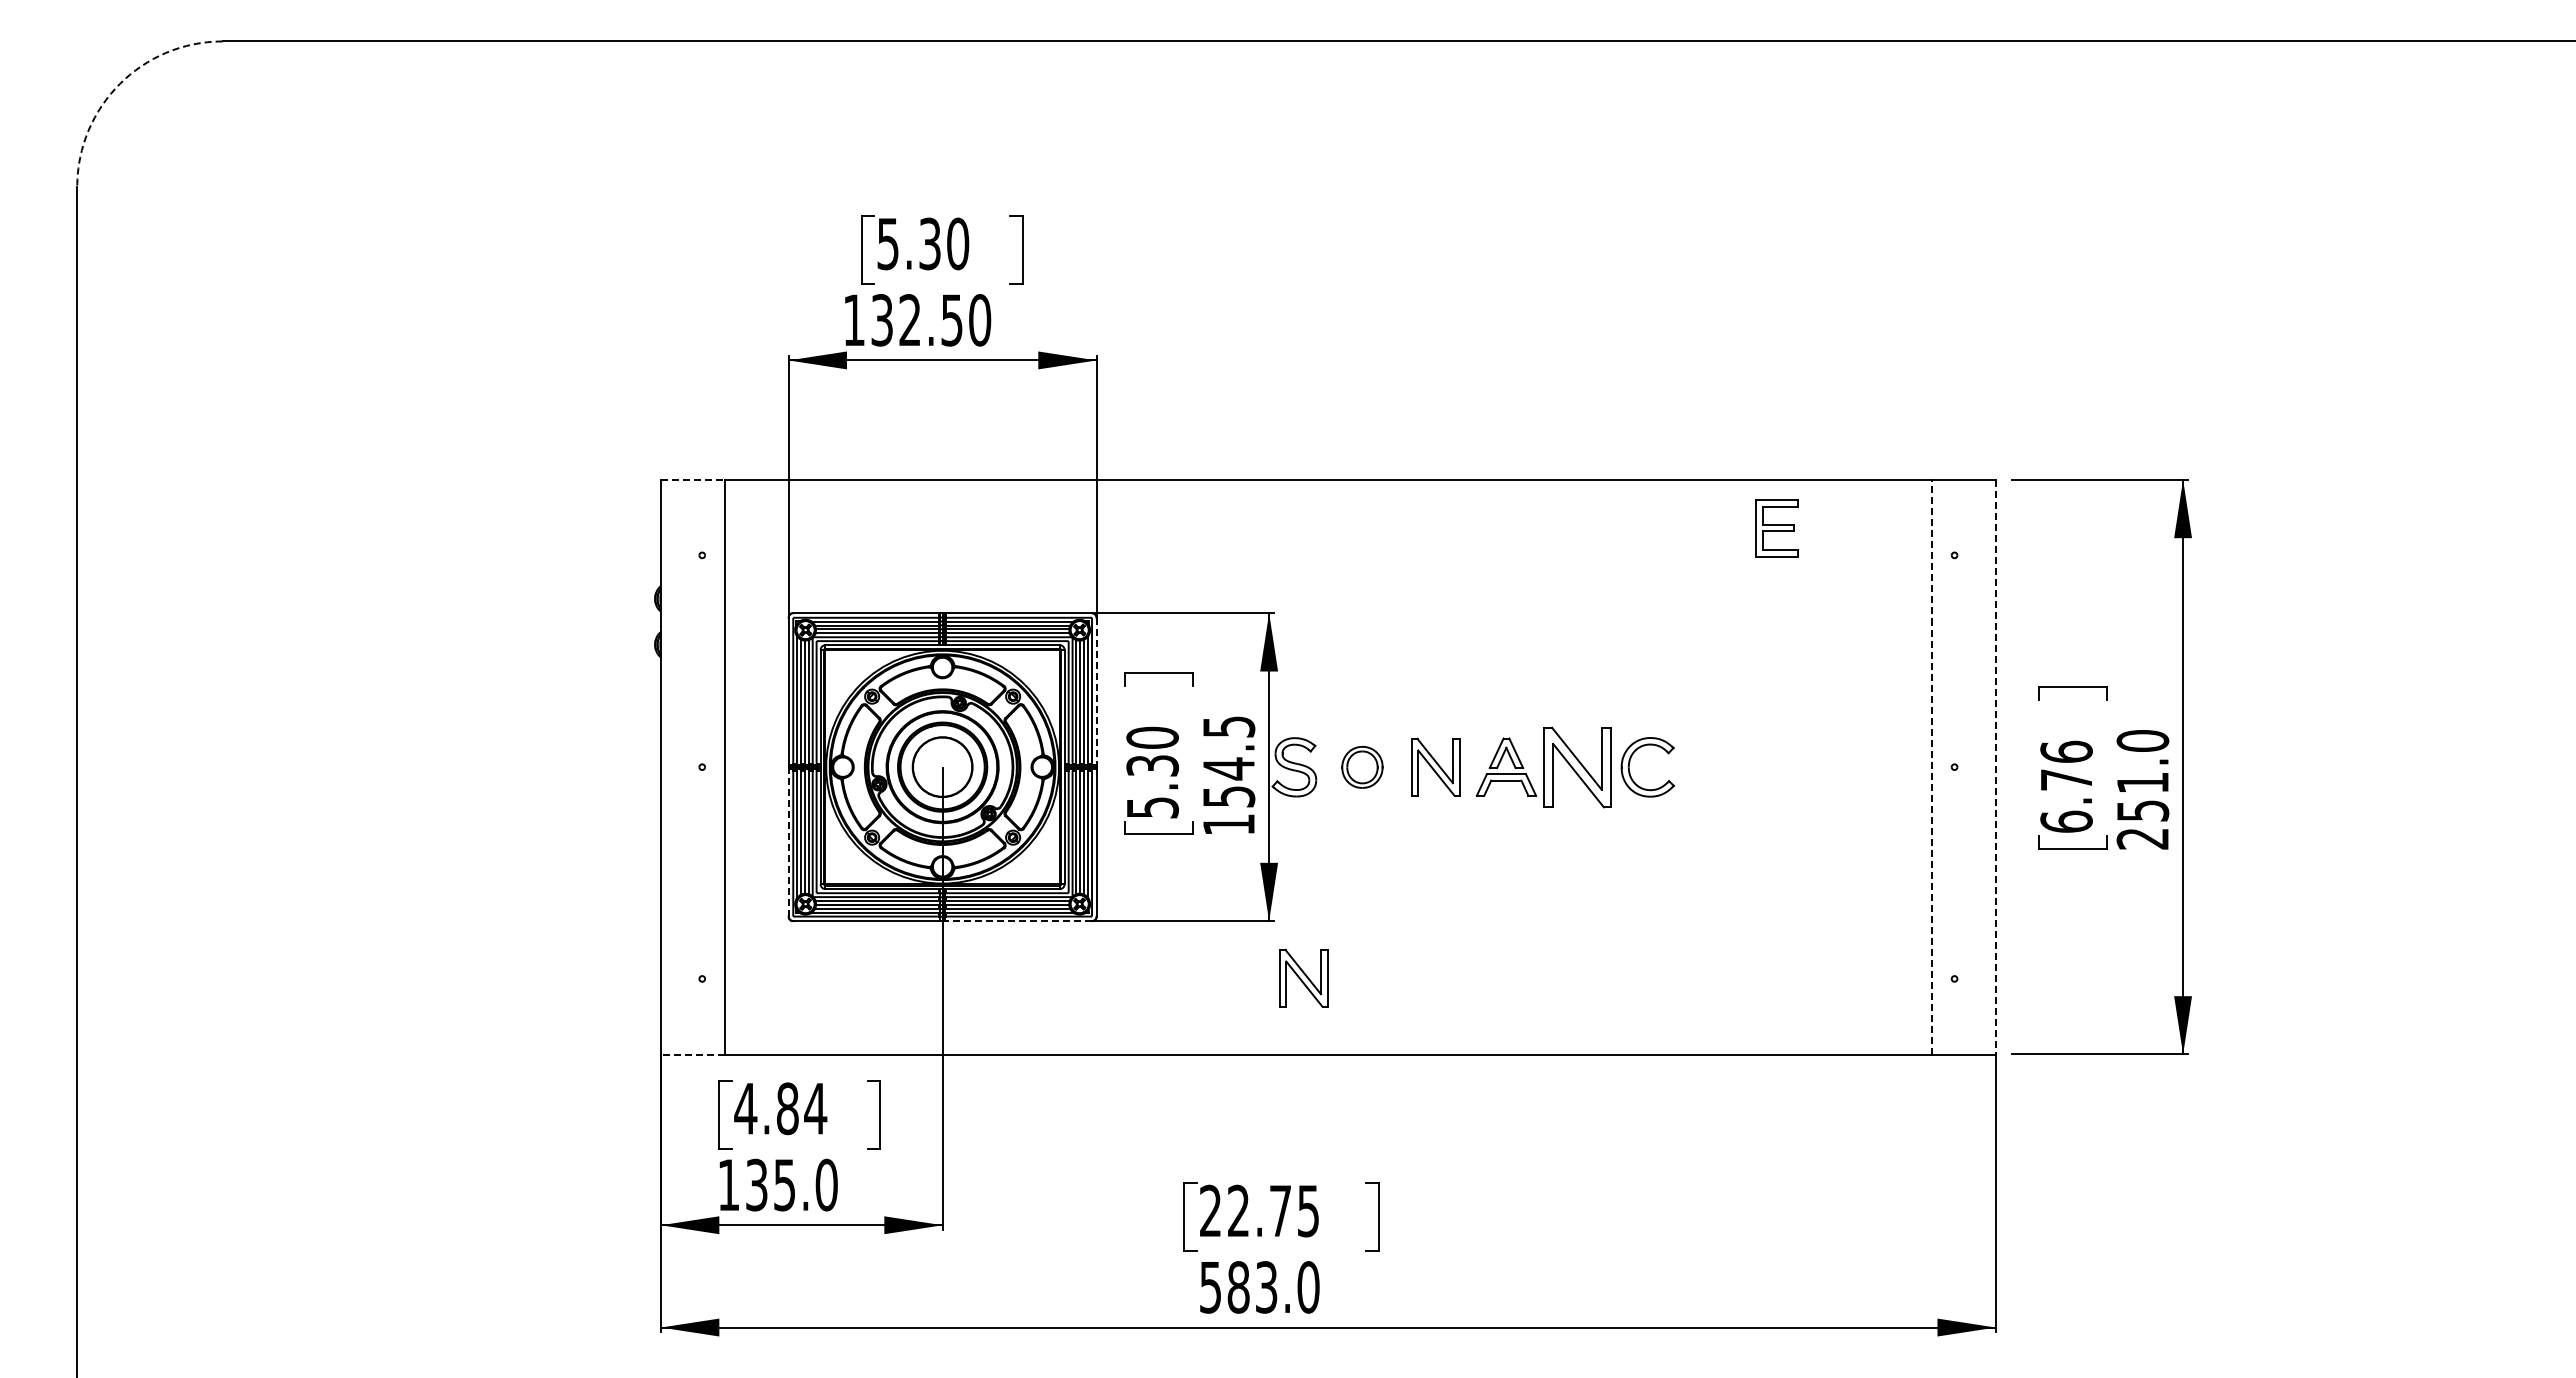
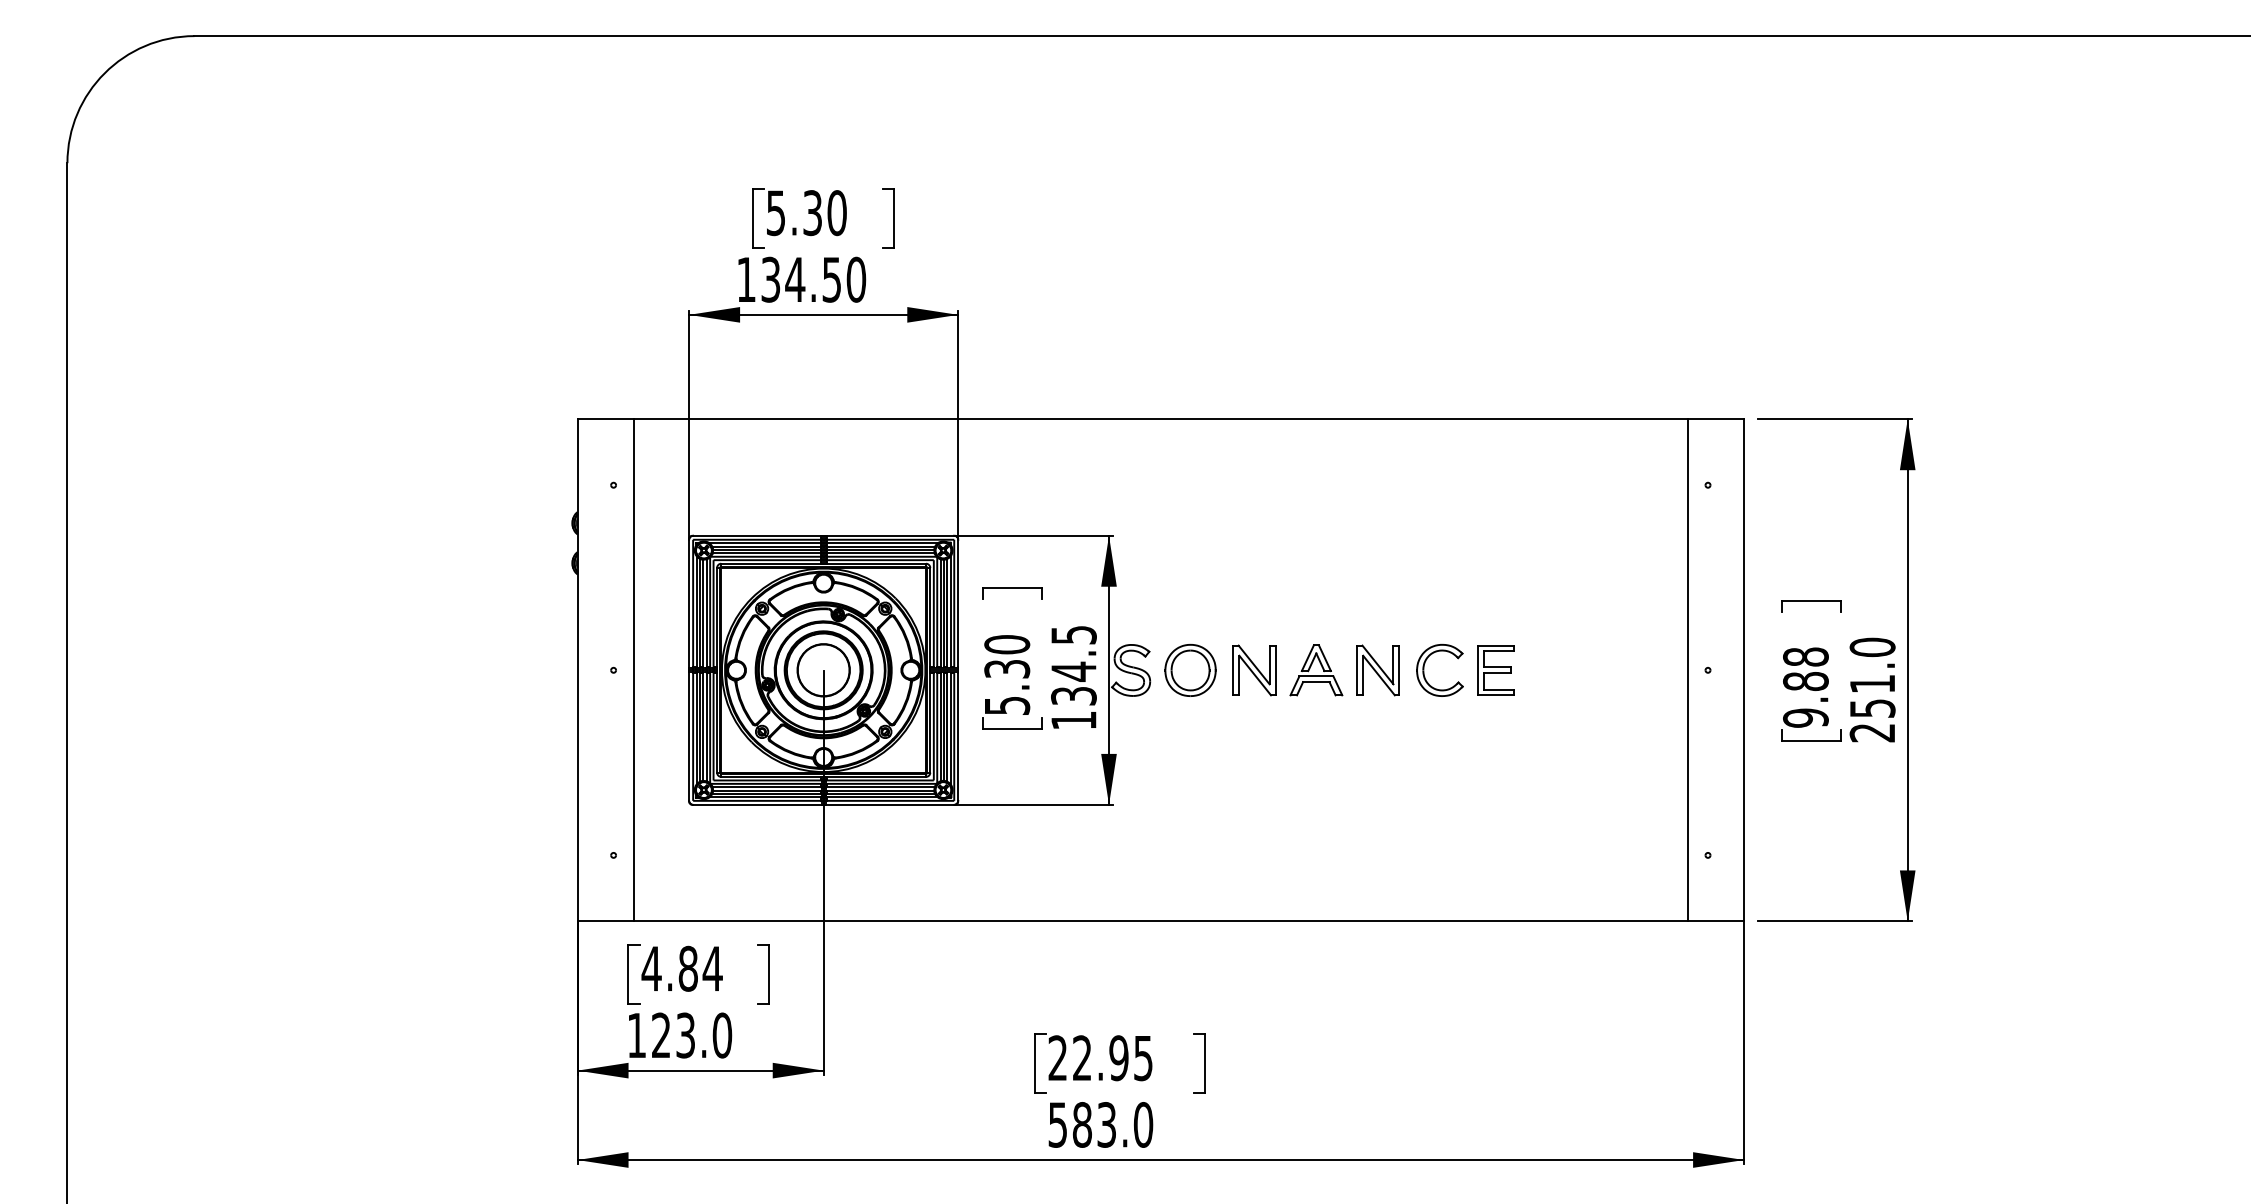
arc: (119, 84) -> (104, 73), dashed -> solid
text: (909, 319) -> (794, 279), 132.50 -> 134.50
line: (693, 479) -> (605, 418), dashed -> solid
part: (1776, 528) -> (1495, 670), moved
line: (1096, 690) -> (958, 603), dashed -> solid
part: (1576, 766) -> (1377, 669), size x0.71
line: (1931, 766) -> (1687, 669), dashed -> solid
part: (1362, 767) -> (1190, 670), size x1.43
line: (1995, 767) -> (1743, 670), dashed -> solid
text: (2066, 786) -> (1805, 687), 6.76 -> 9.88
text: (1228, 796) -> (1073, 695), 154.5 -> 134.5
line: (788, 843) -> (688, 737), dashed -> solid
line: (1018, 921) -> (889, 805), dashed -> solid
part: (1303, 977) -> (1139, 854), removed
line: (692, 1054) -> (605, 921), dashed -> solid
text: (770, 1184) -> (673, 1035), 135.0 -> 123.0
text: (1280, 1210) -> (1118, 1057), 22.75 -> 22.95

